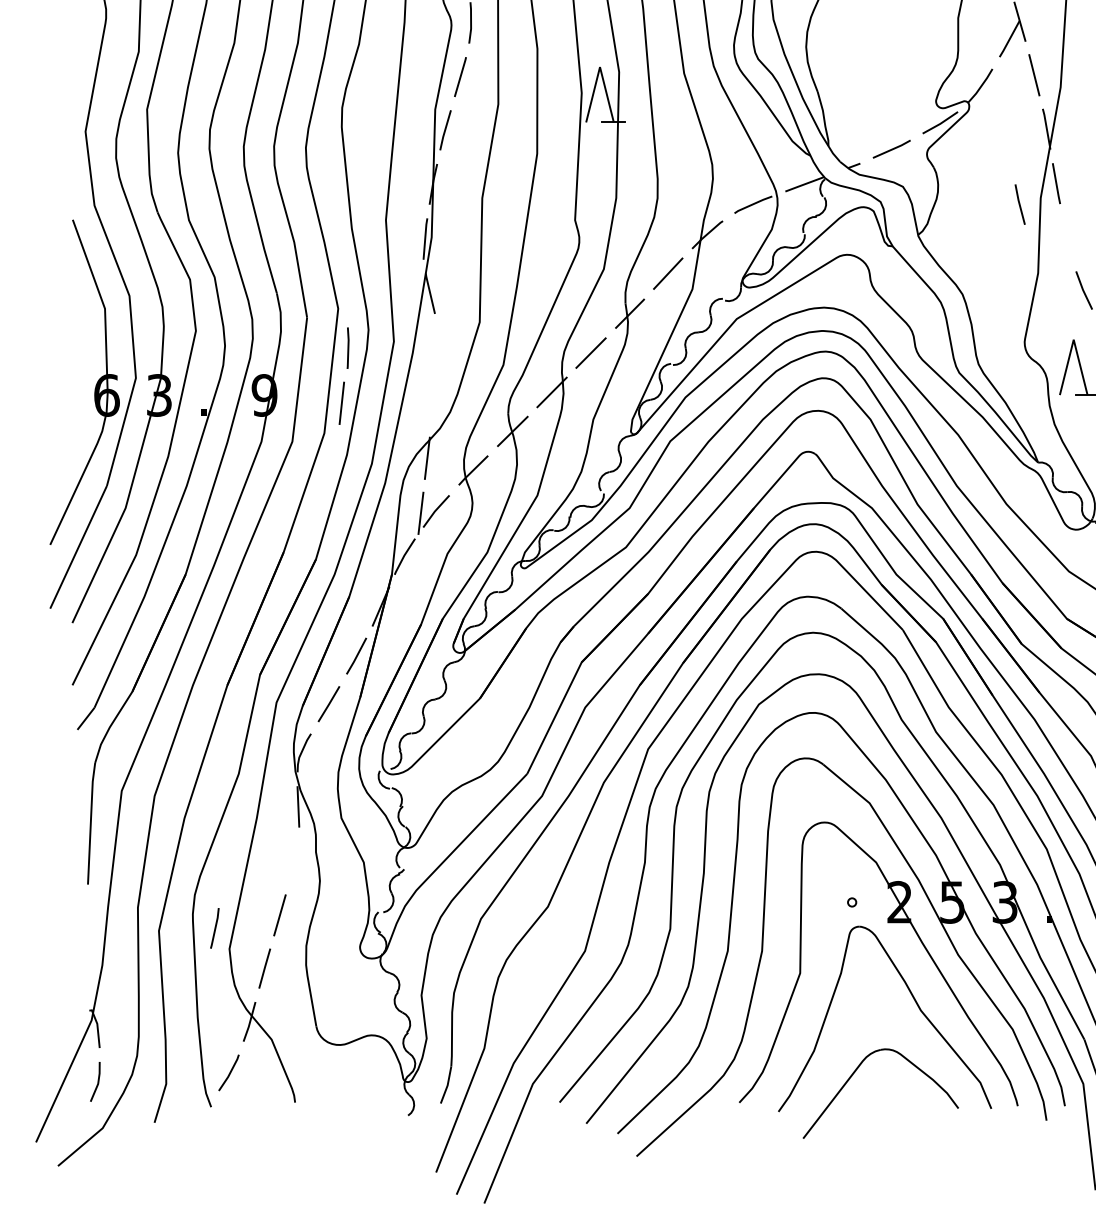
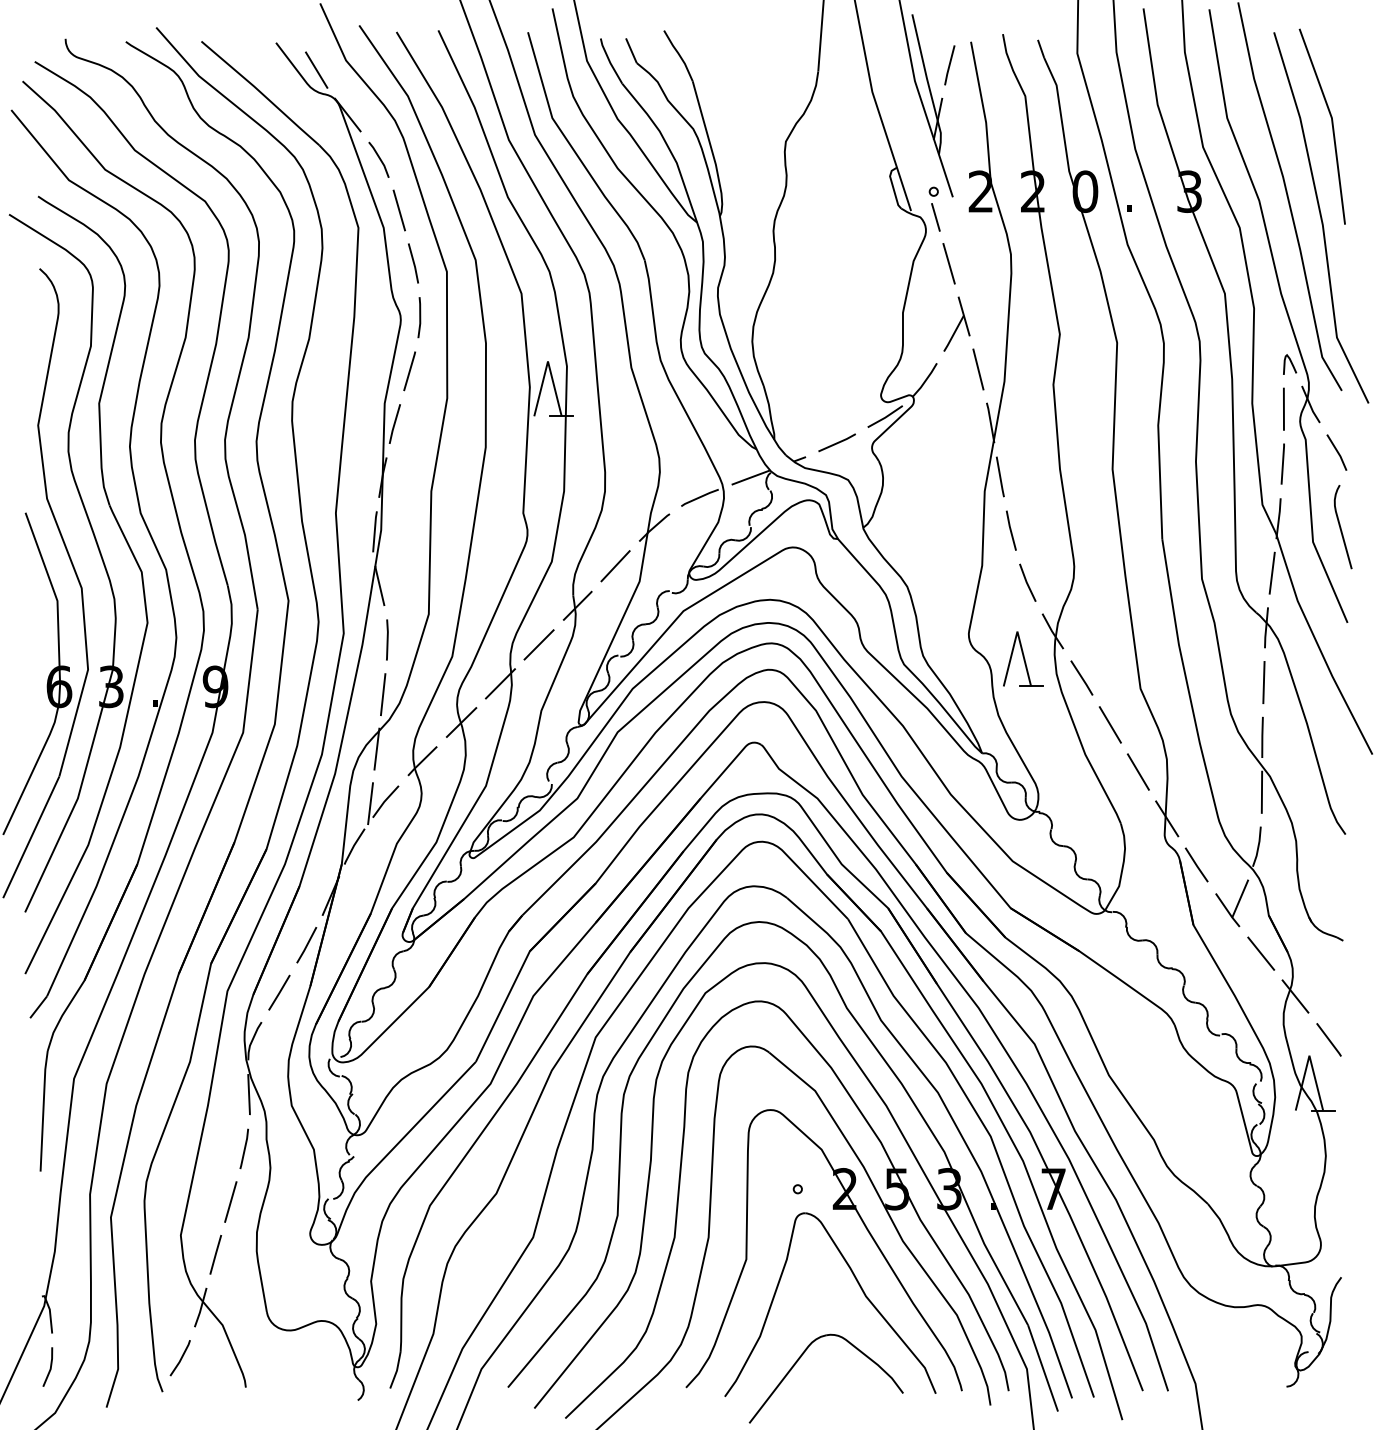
line: (1019, 204) -> (1010, 530), moved
line: (348, 347) -> (387, 639), moved
line: (342, 403) -> (383, 694), moved
line: (215, 927) -> (244, 1148), moved

